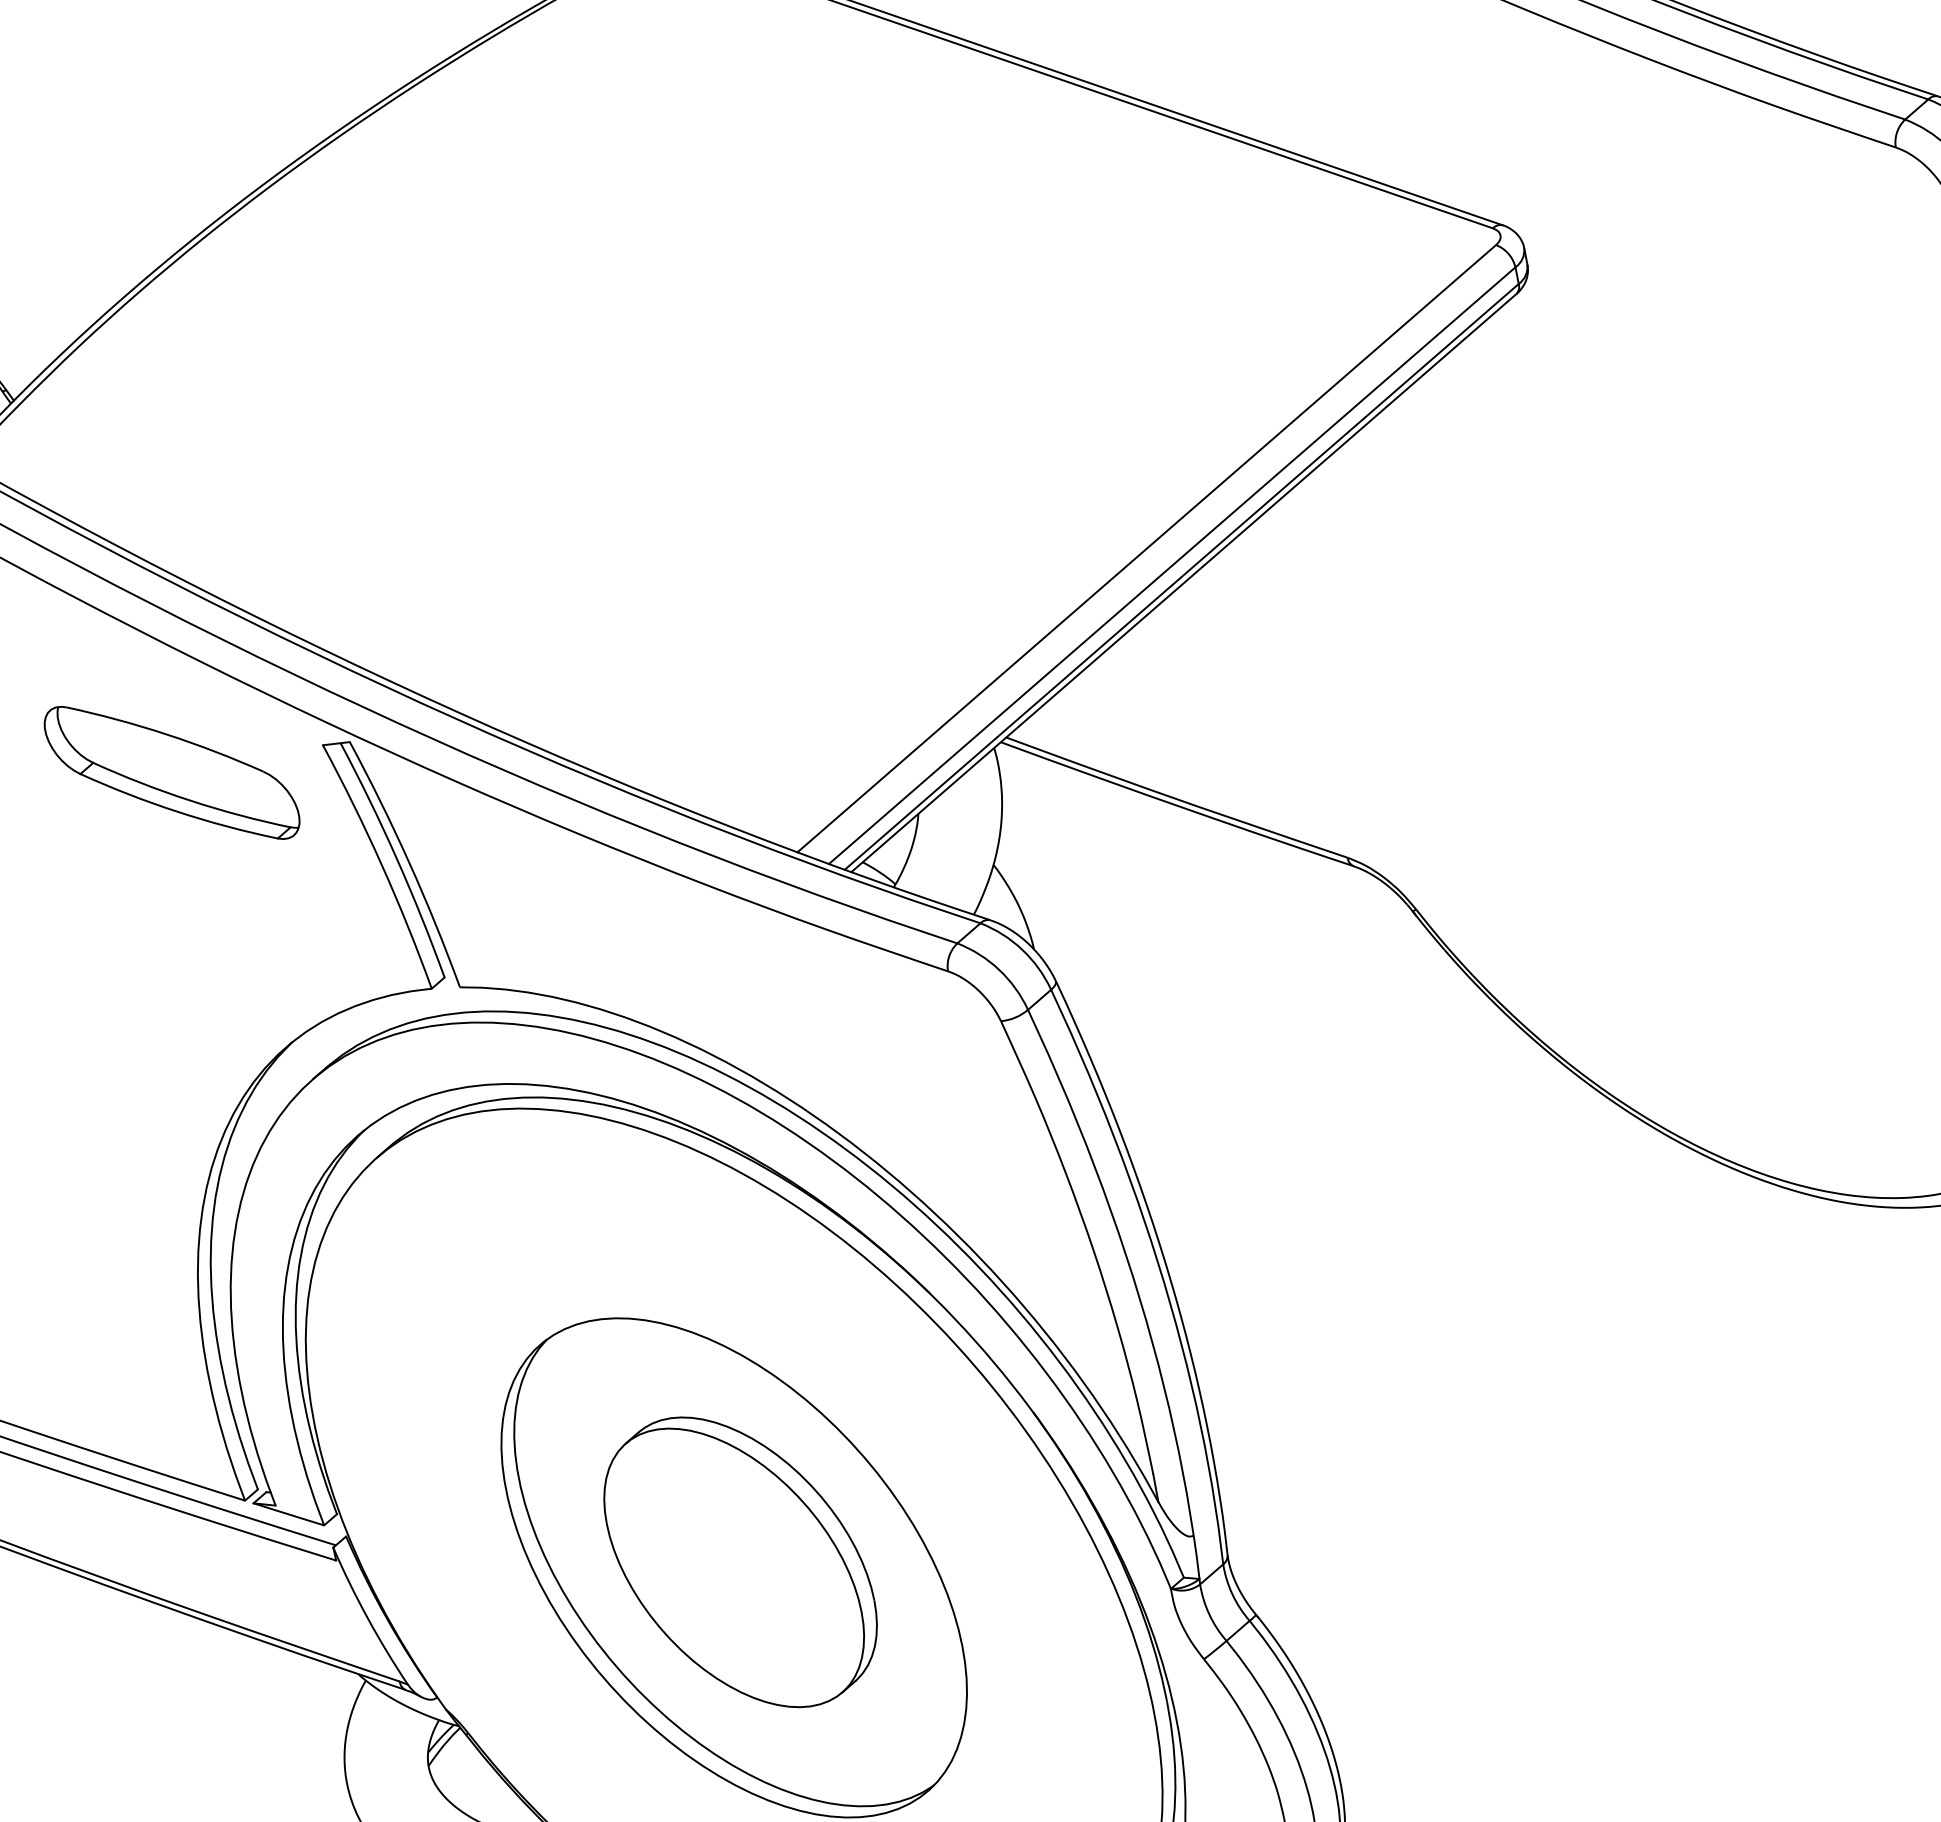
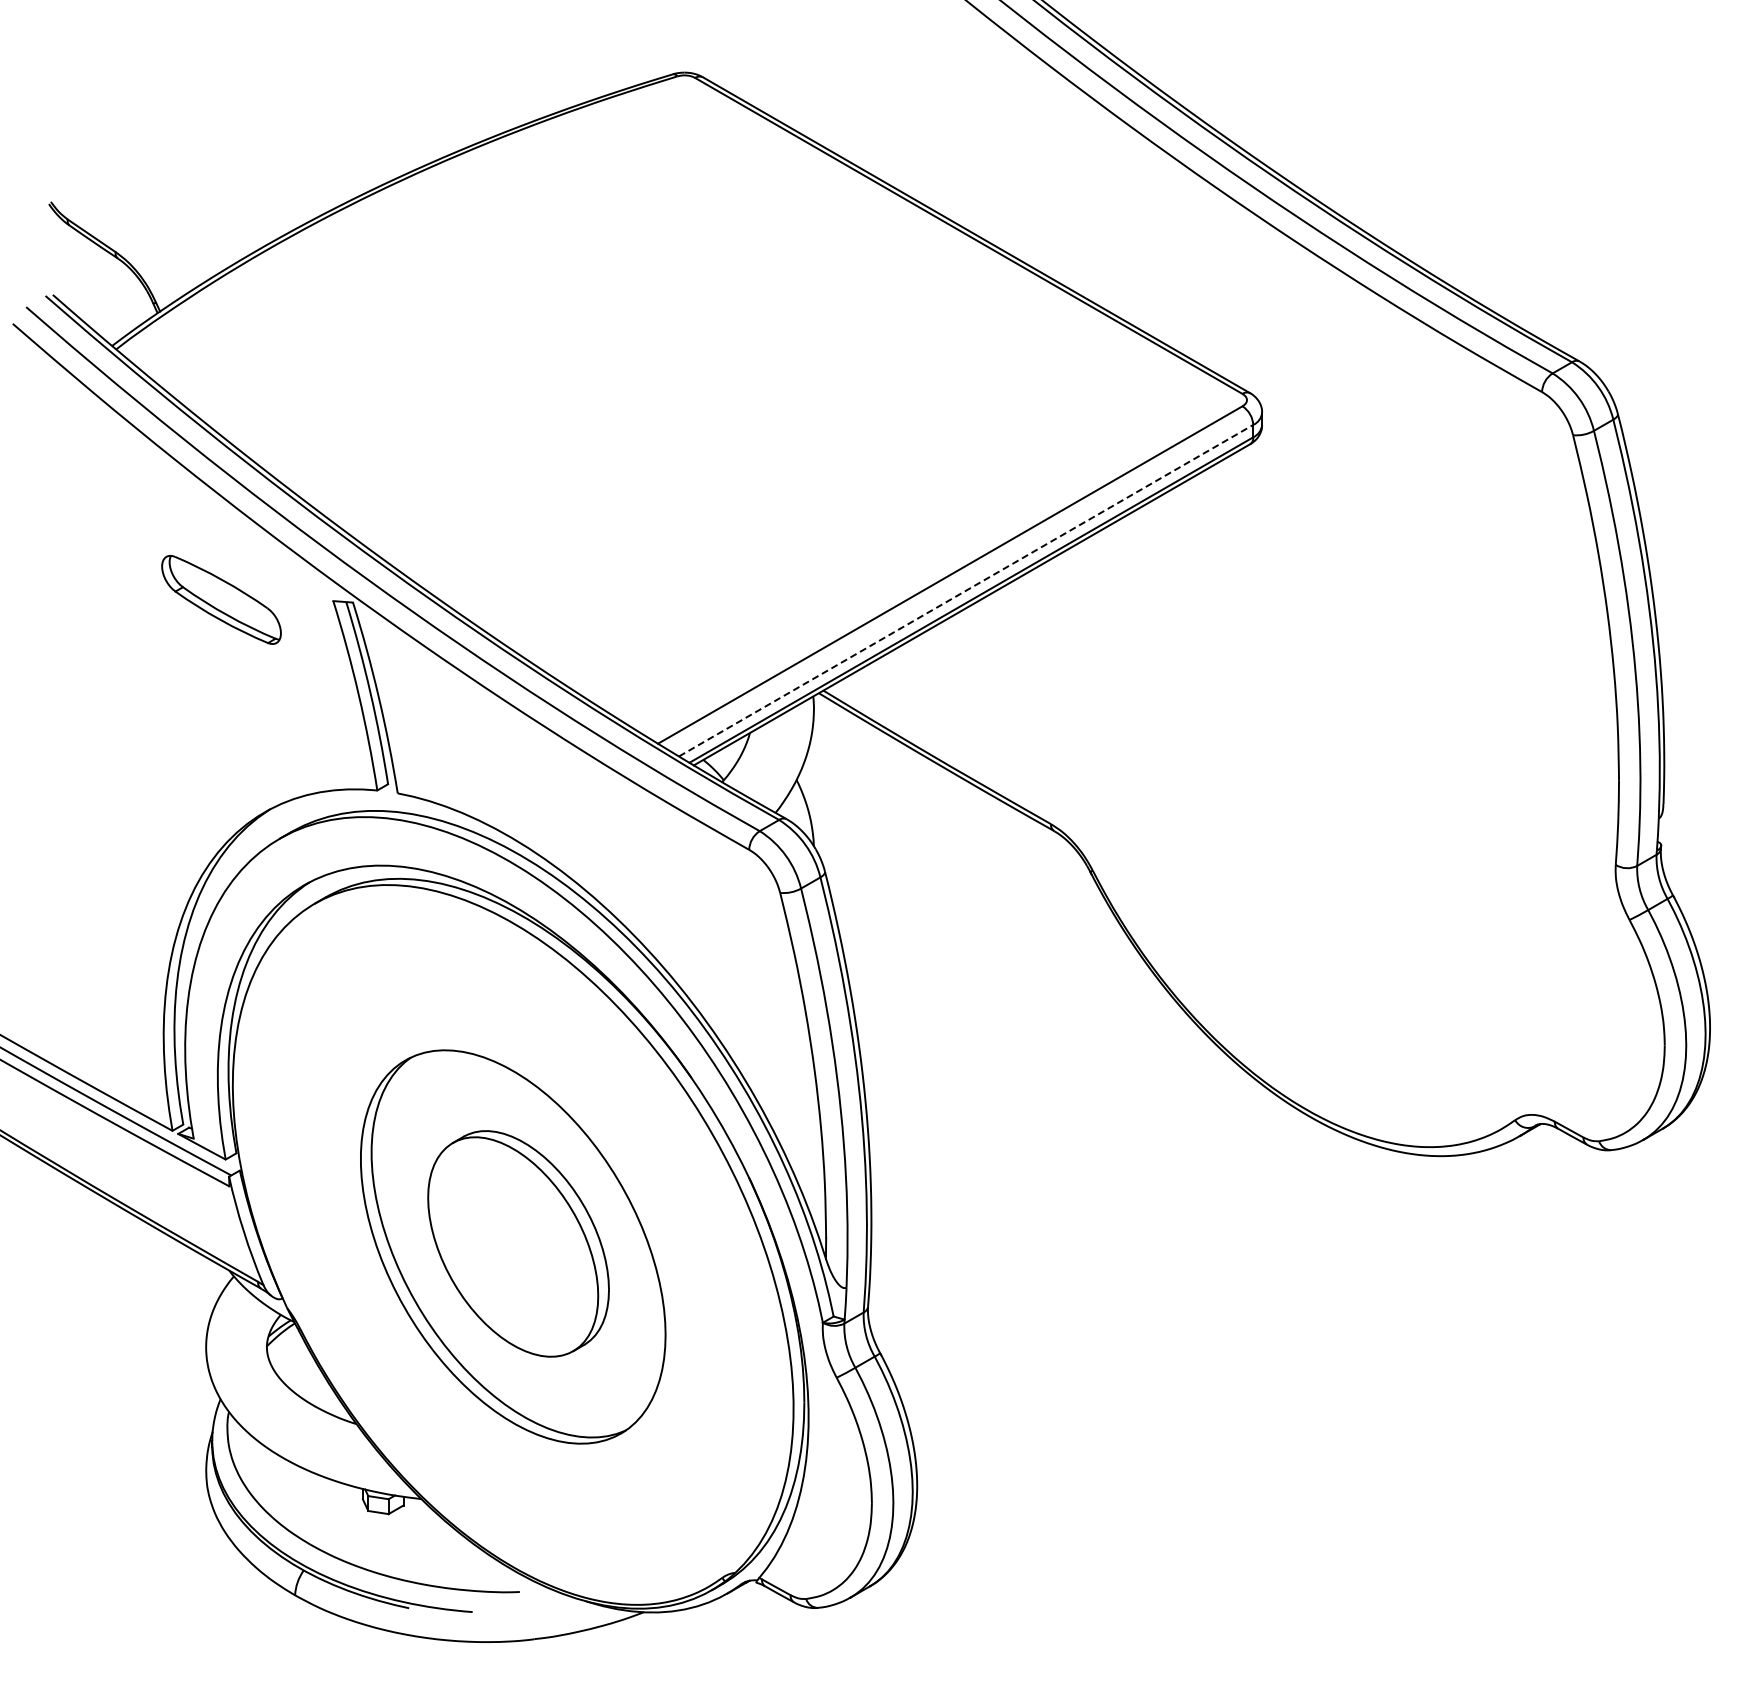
line: (1172, 565) -> (966, 590), solid -> dashed
part: (171, 772) -> (221, 599), size x0.7

